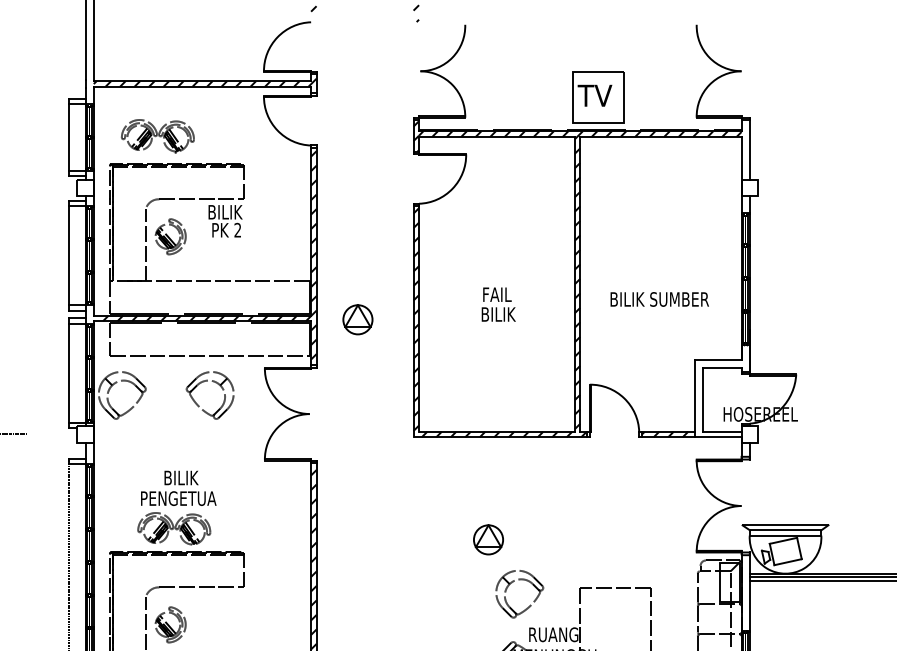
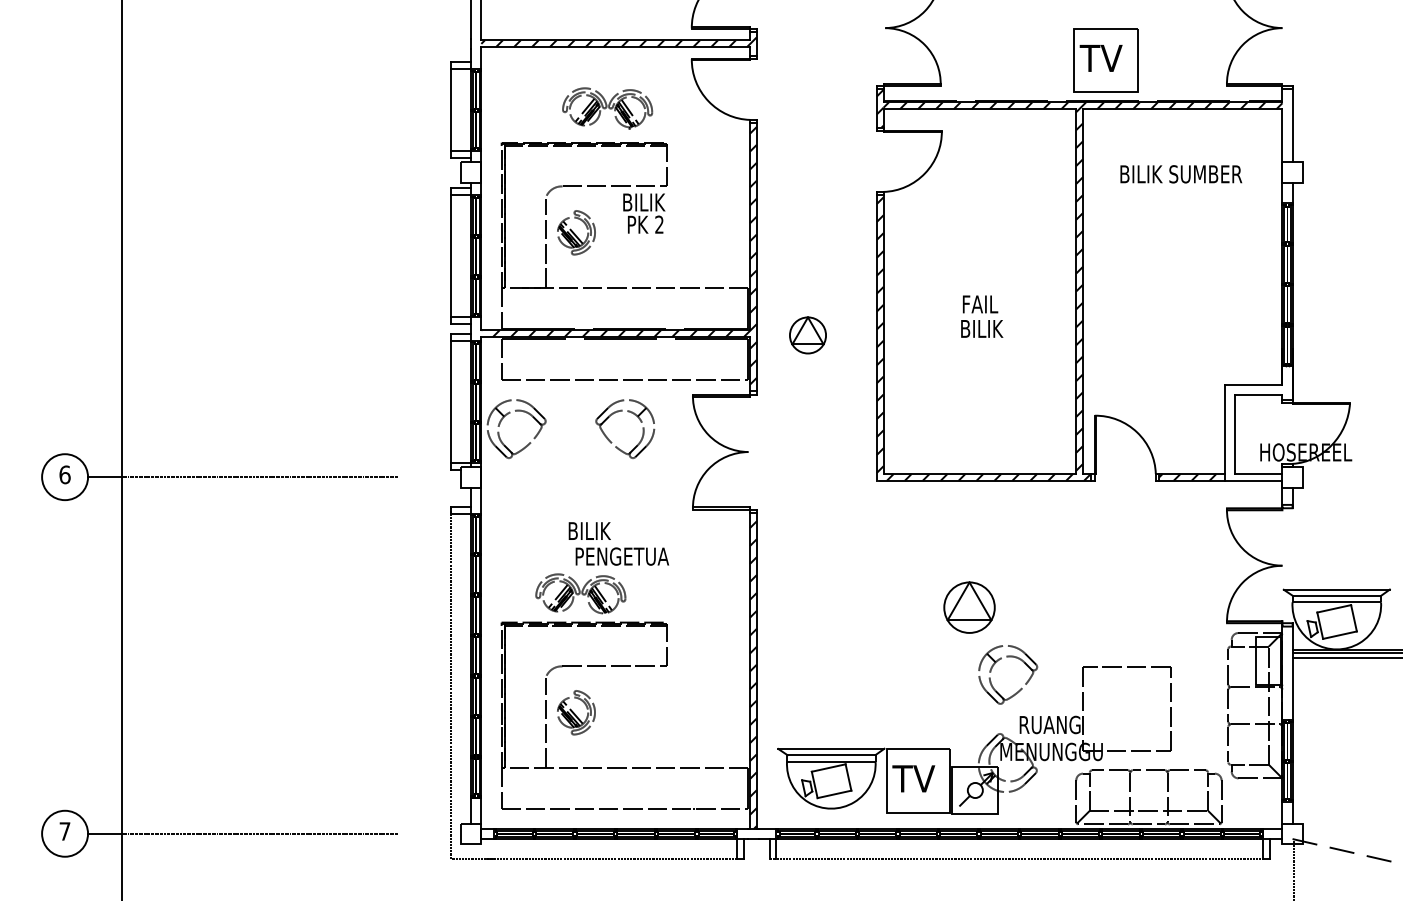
part: (157, 136) -> (607, 108), moved
text: (659, 299) -> (1181, 174), moved
text: (178, 498) -> (621, 556), moved
part: (488, 539) -> (969, 607), size x1.4

